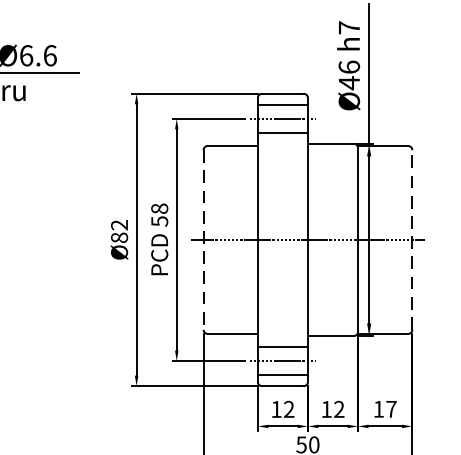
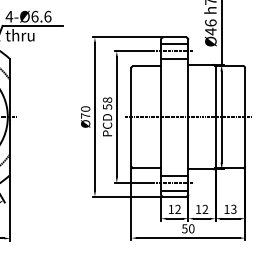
text: (119, 231) -> (85, 112), Ø82 -> Ø70
line: (203, 240) -> (131, 117), dashed -> solid
line: (412, 240) -> (245, 117), dashed -> solid
text: (390, 407) -> (233, 208), 17 -> 13

